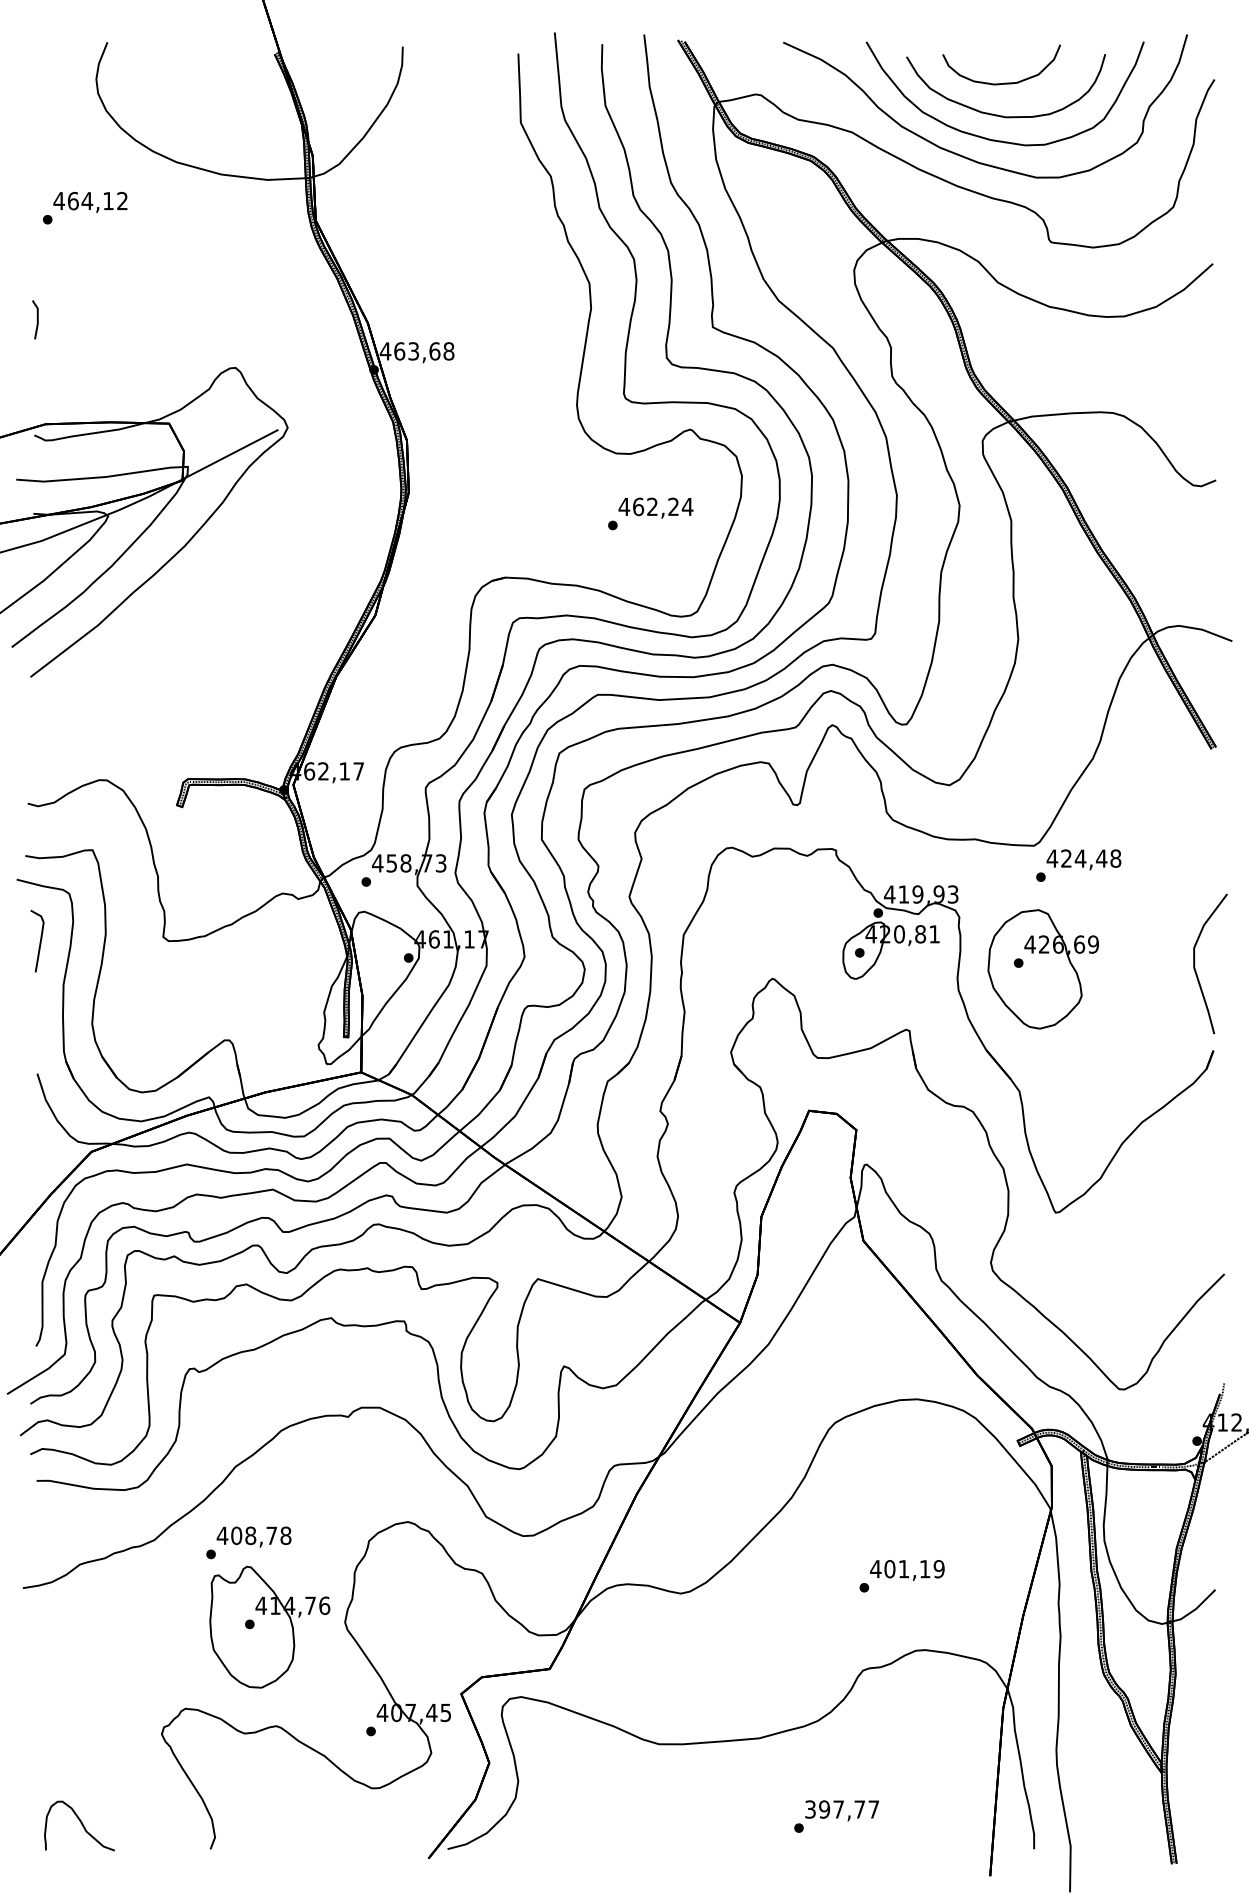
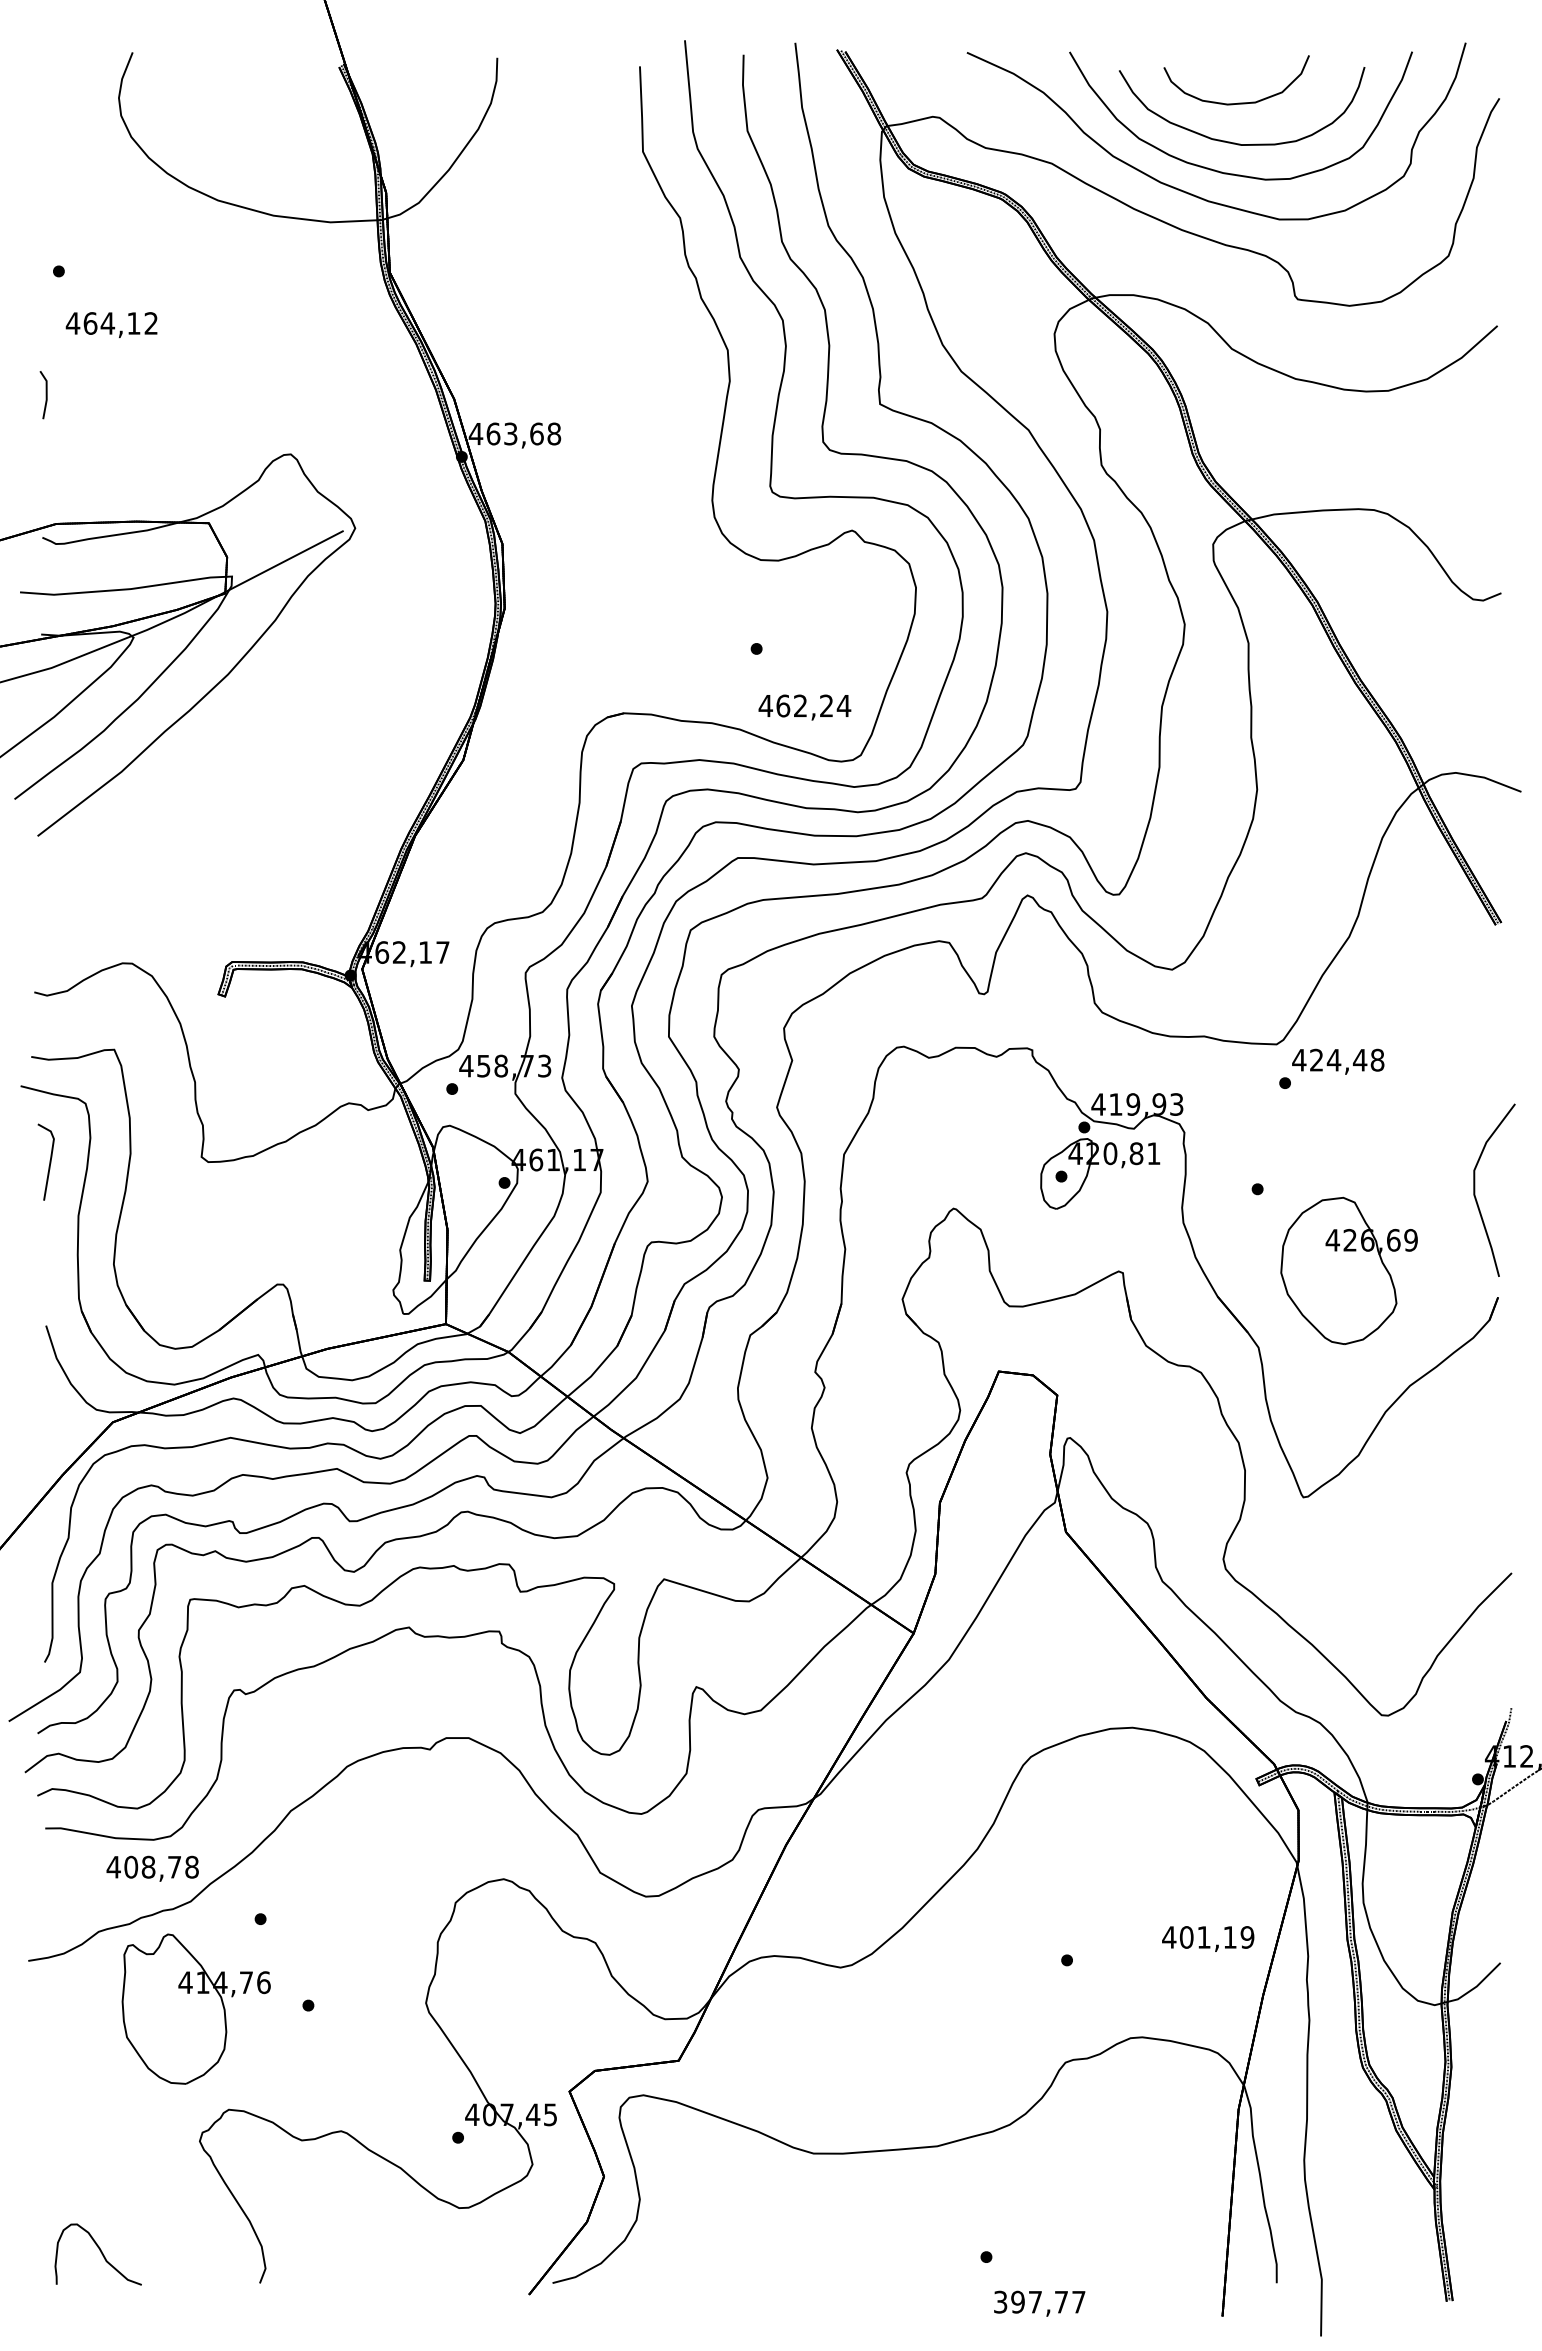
text: (90, 202) -> (111, 325), moved
text: (655, 508) -> (804, 707), moved
part: (1042, 969) -> (1348, 1270), moved
text: (253, 1536) -> (152, 1868), moved
text: (907, 1570) -> (1208, 1938), moved
part: (269, 1626) -> (195, 2008), moved
text: (841, 1810) -> (1039, 2303), moved

